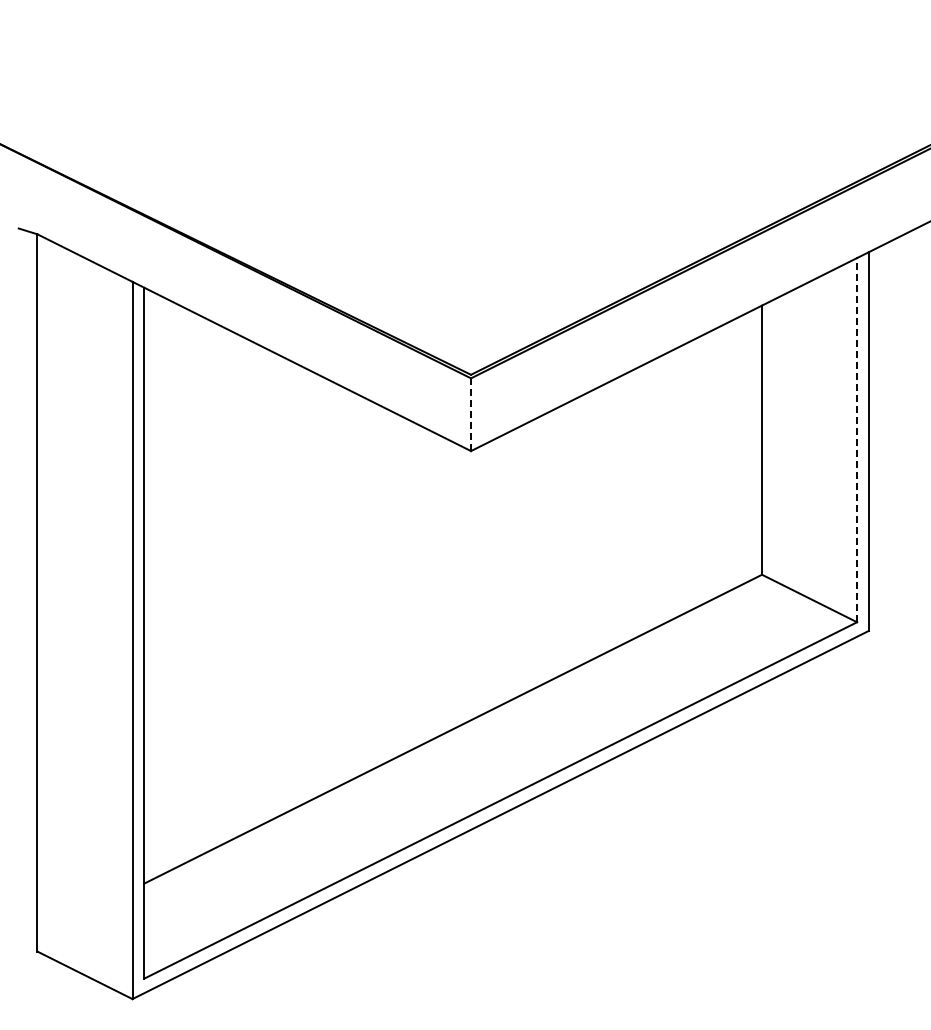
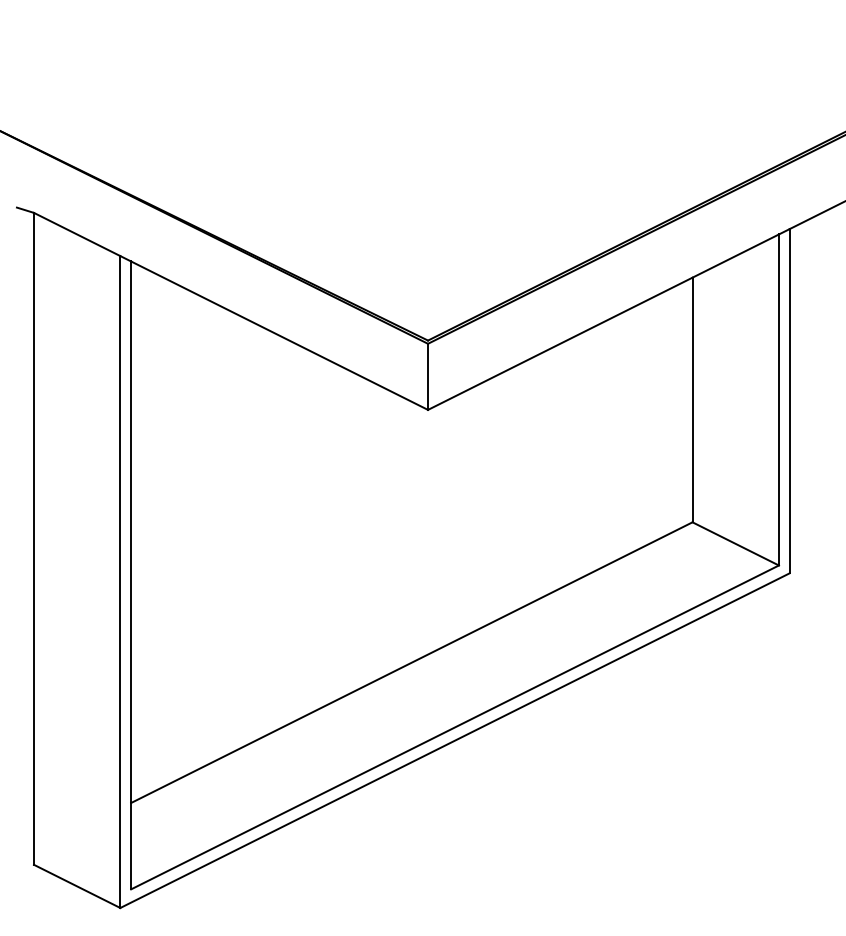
line: (471, 414) -> (428, 376), dashed -> solid
line: (857, 439) -> (779, 399), dashed -> solid

